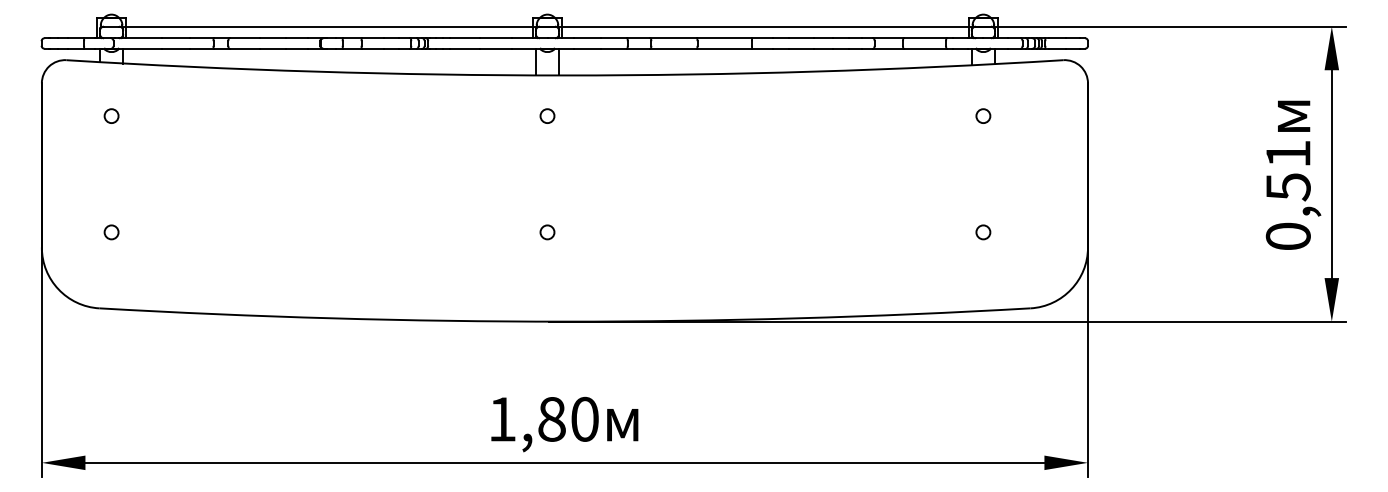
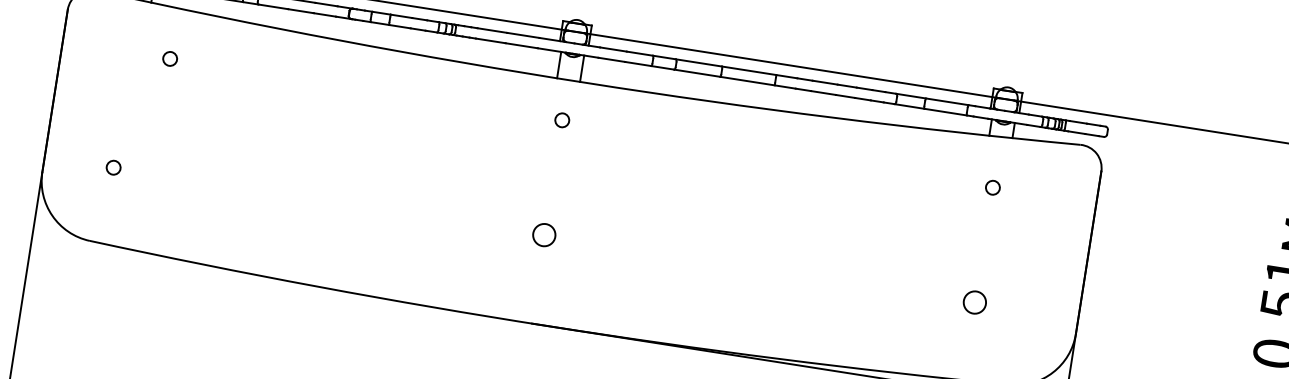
circle: (111, 115) -> (170, 58), moved
circle: (547, 232) -> (544, 235), size x1.6
circle: (983, 232) -> (975, 302), size x1.6

